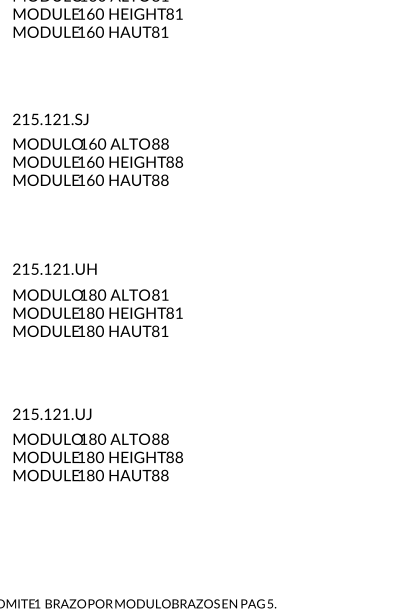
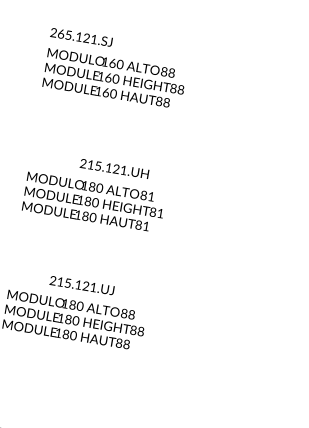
text: (25, 118) -> (61, 33), 215.121.SJ -> 265.121.SJ
text: (54, 268) -> (114, 168), moved
text: (52, 413) -> (82, 284), moved

